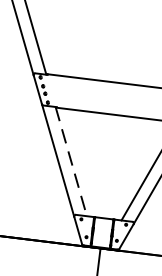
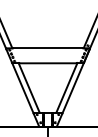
line: (71, 162) -> (29, 88), dashed -> solid

